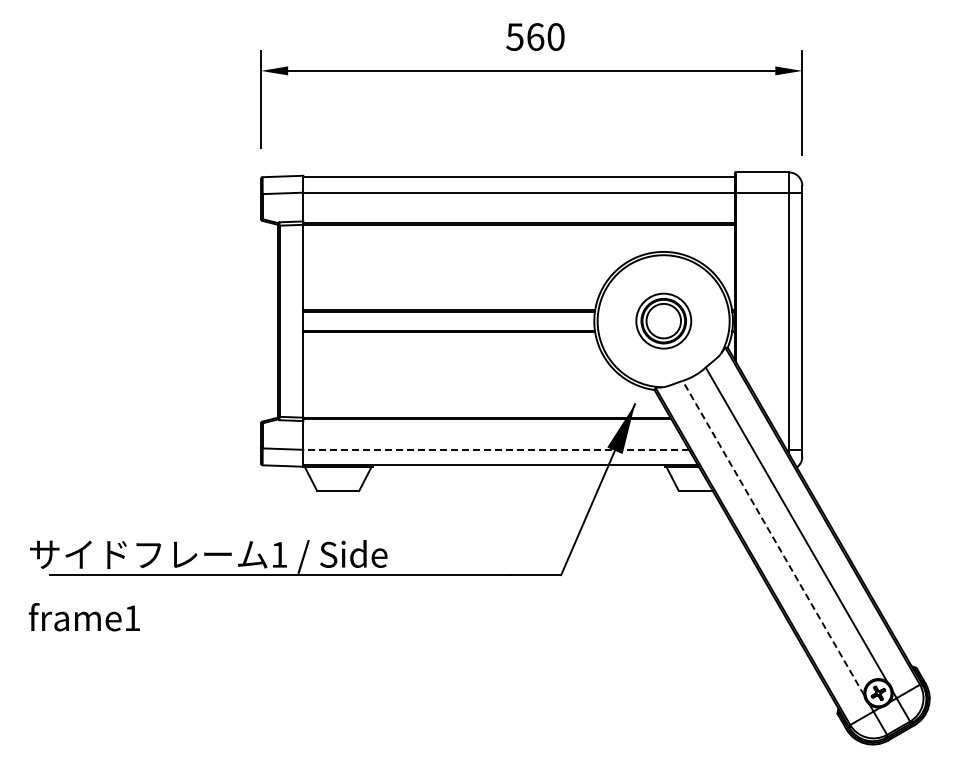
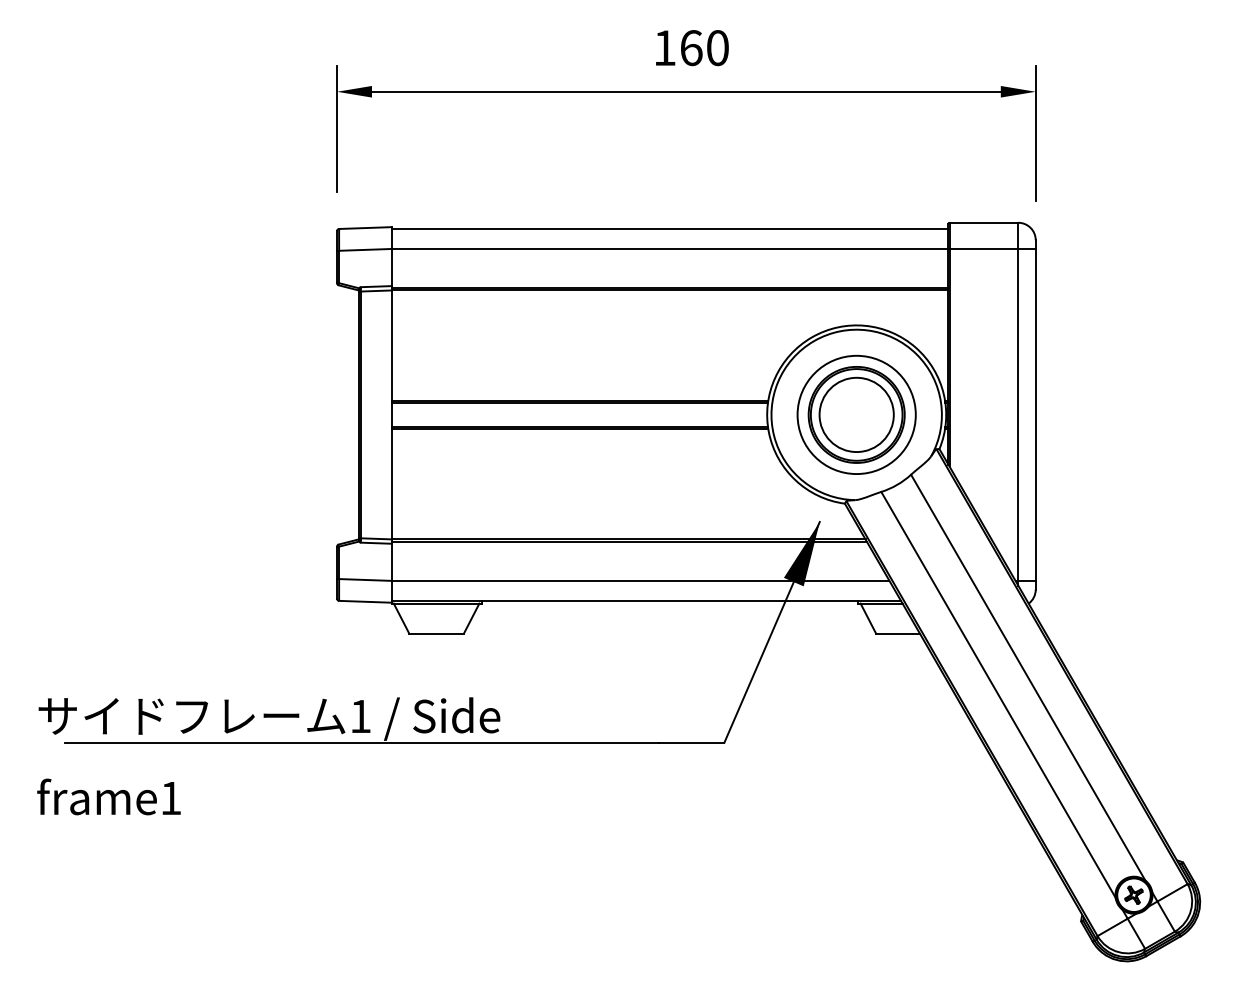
text: (514, 36) -> (664, 47), 560 -> 160
part: (663, 320) -> (856, 413), size x1.67
line: (496, 449) -> (640, 580), dashed -> solid
line: (773, 538) -> (998, 695), dashed -> solid

